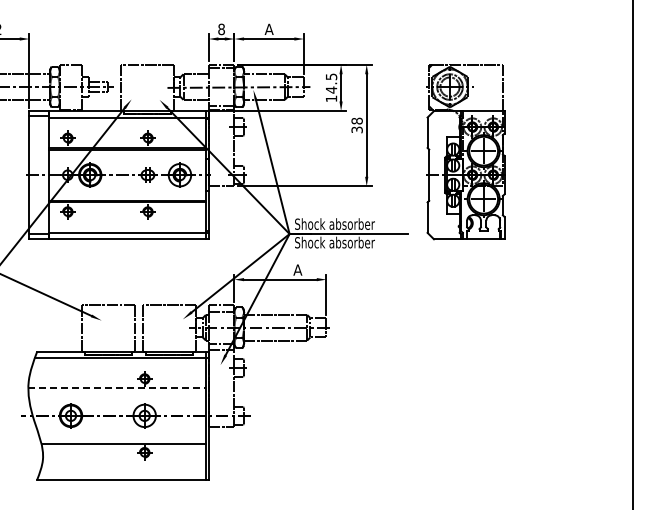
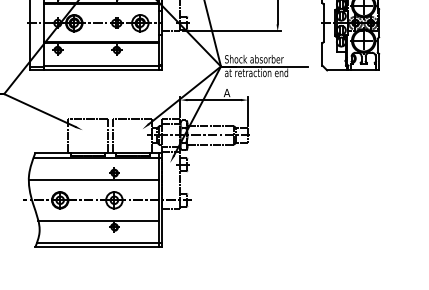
text: (337, 242) -> (256, 72), Shock absorber -> at retraction end
line: (116, 388) -> (93, 180), dashed -> solid
line: (123, 473) -> (98, 242), added

